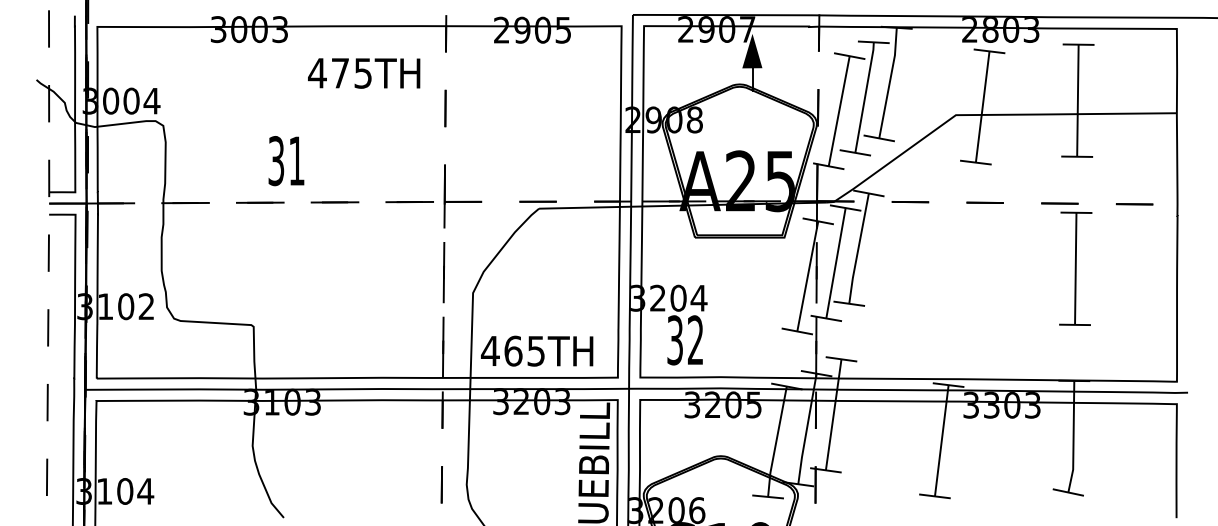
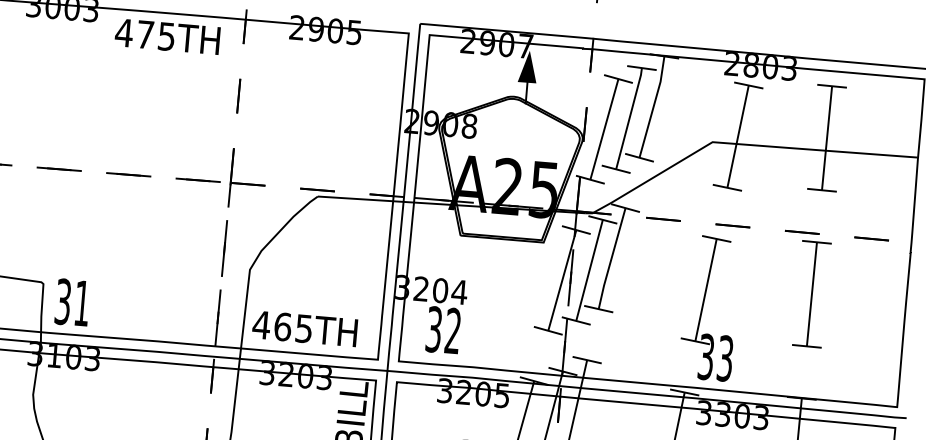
text: (364, 73) -> (167, 36), moved
text: (286, 161) -> (72, 303), moved
part: (961, 290) -> (704, 305), added

